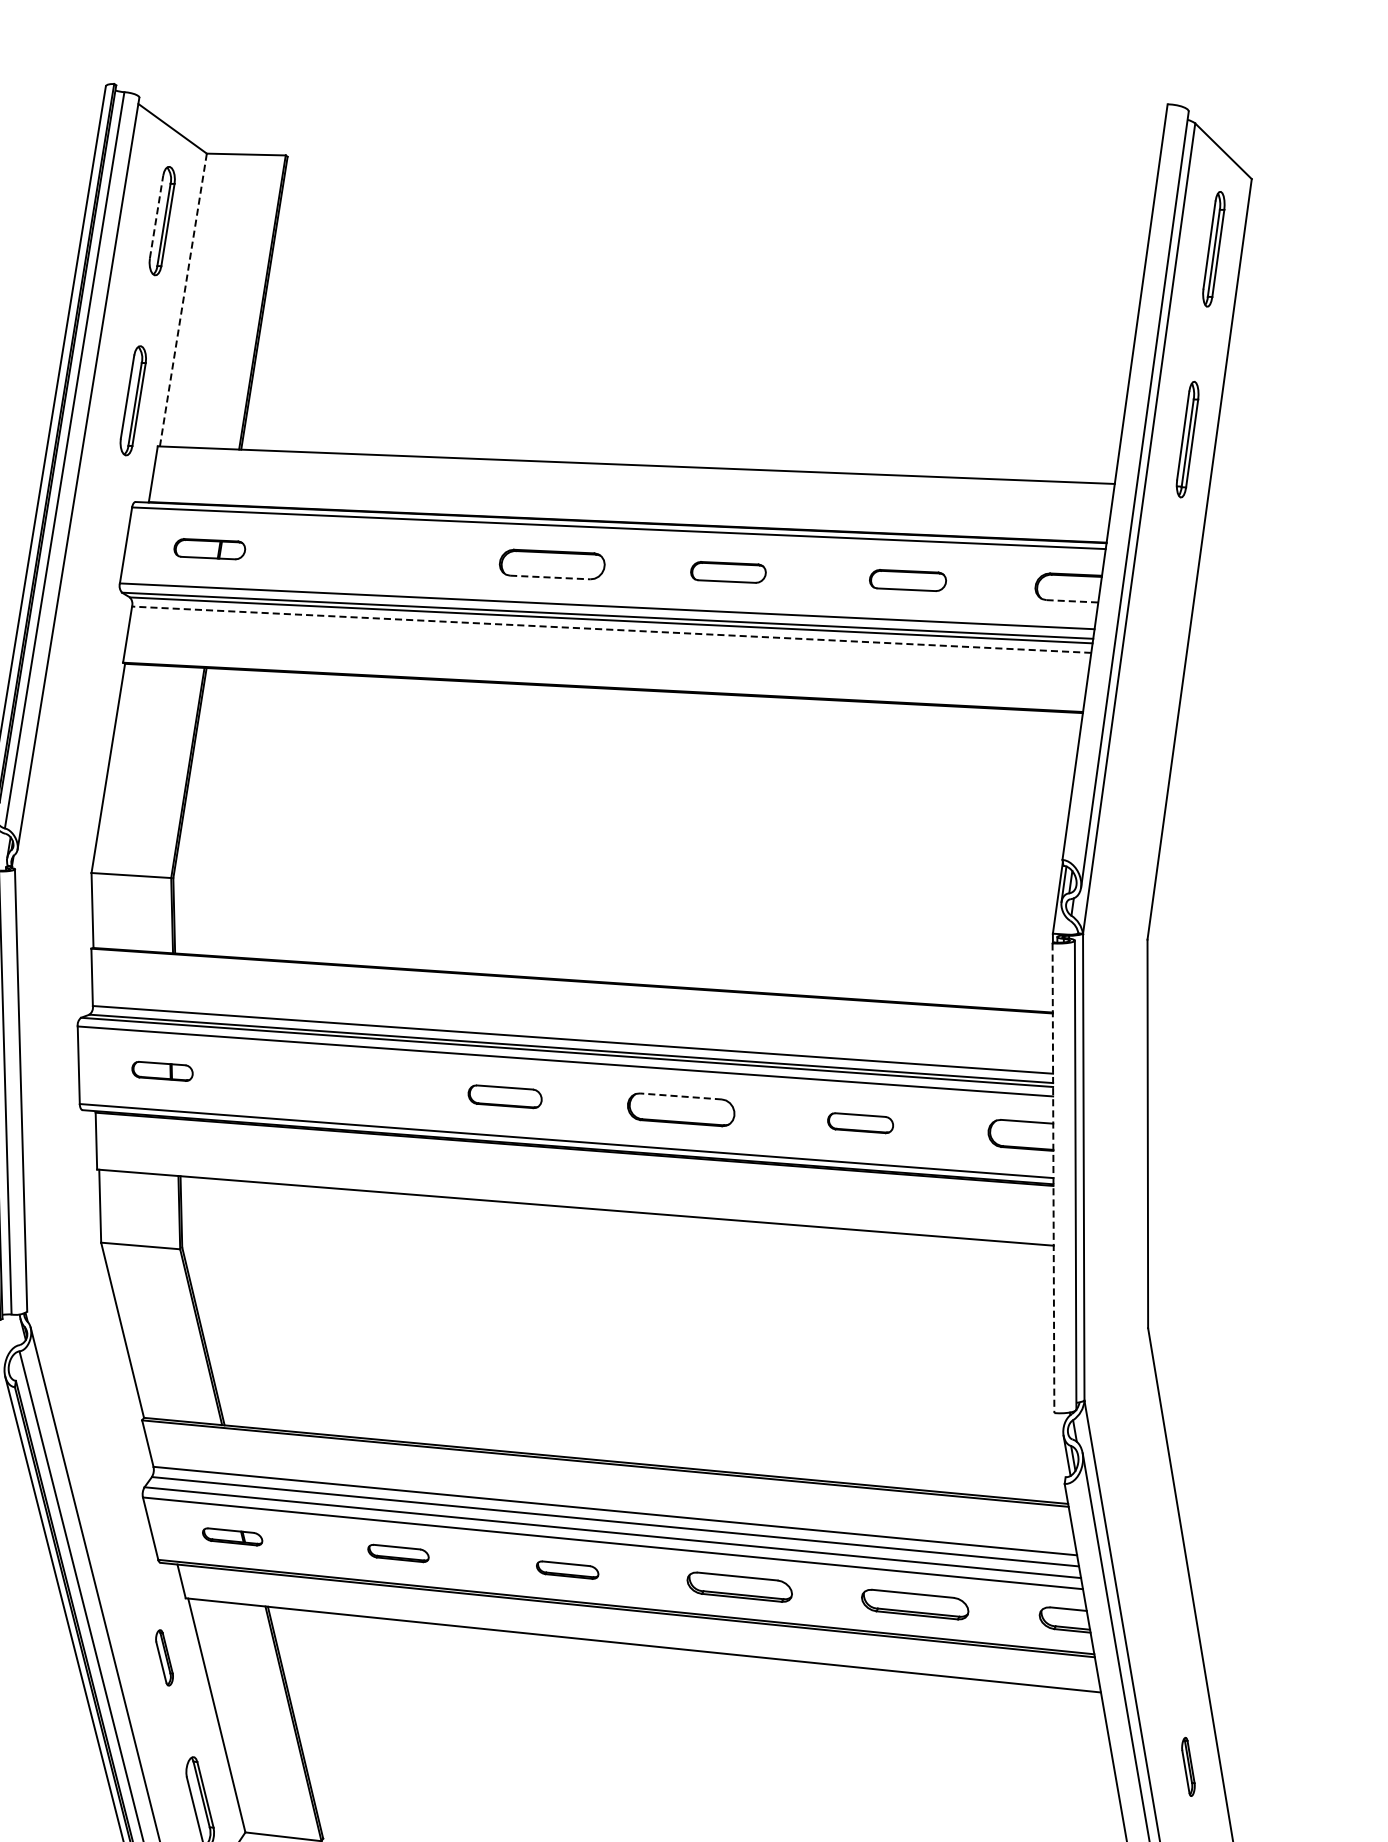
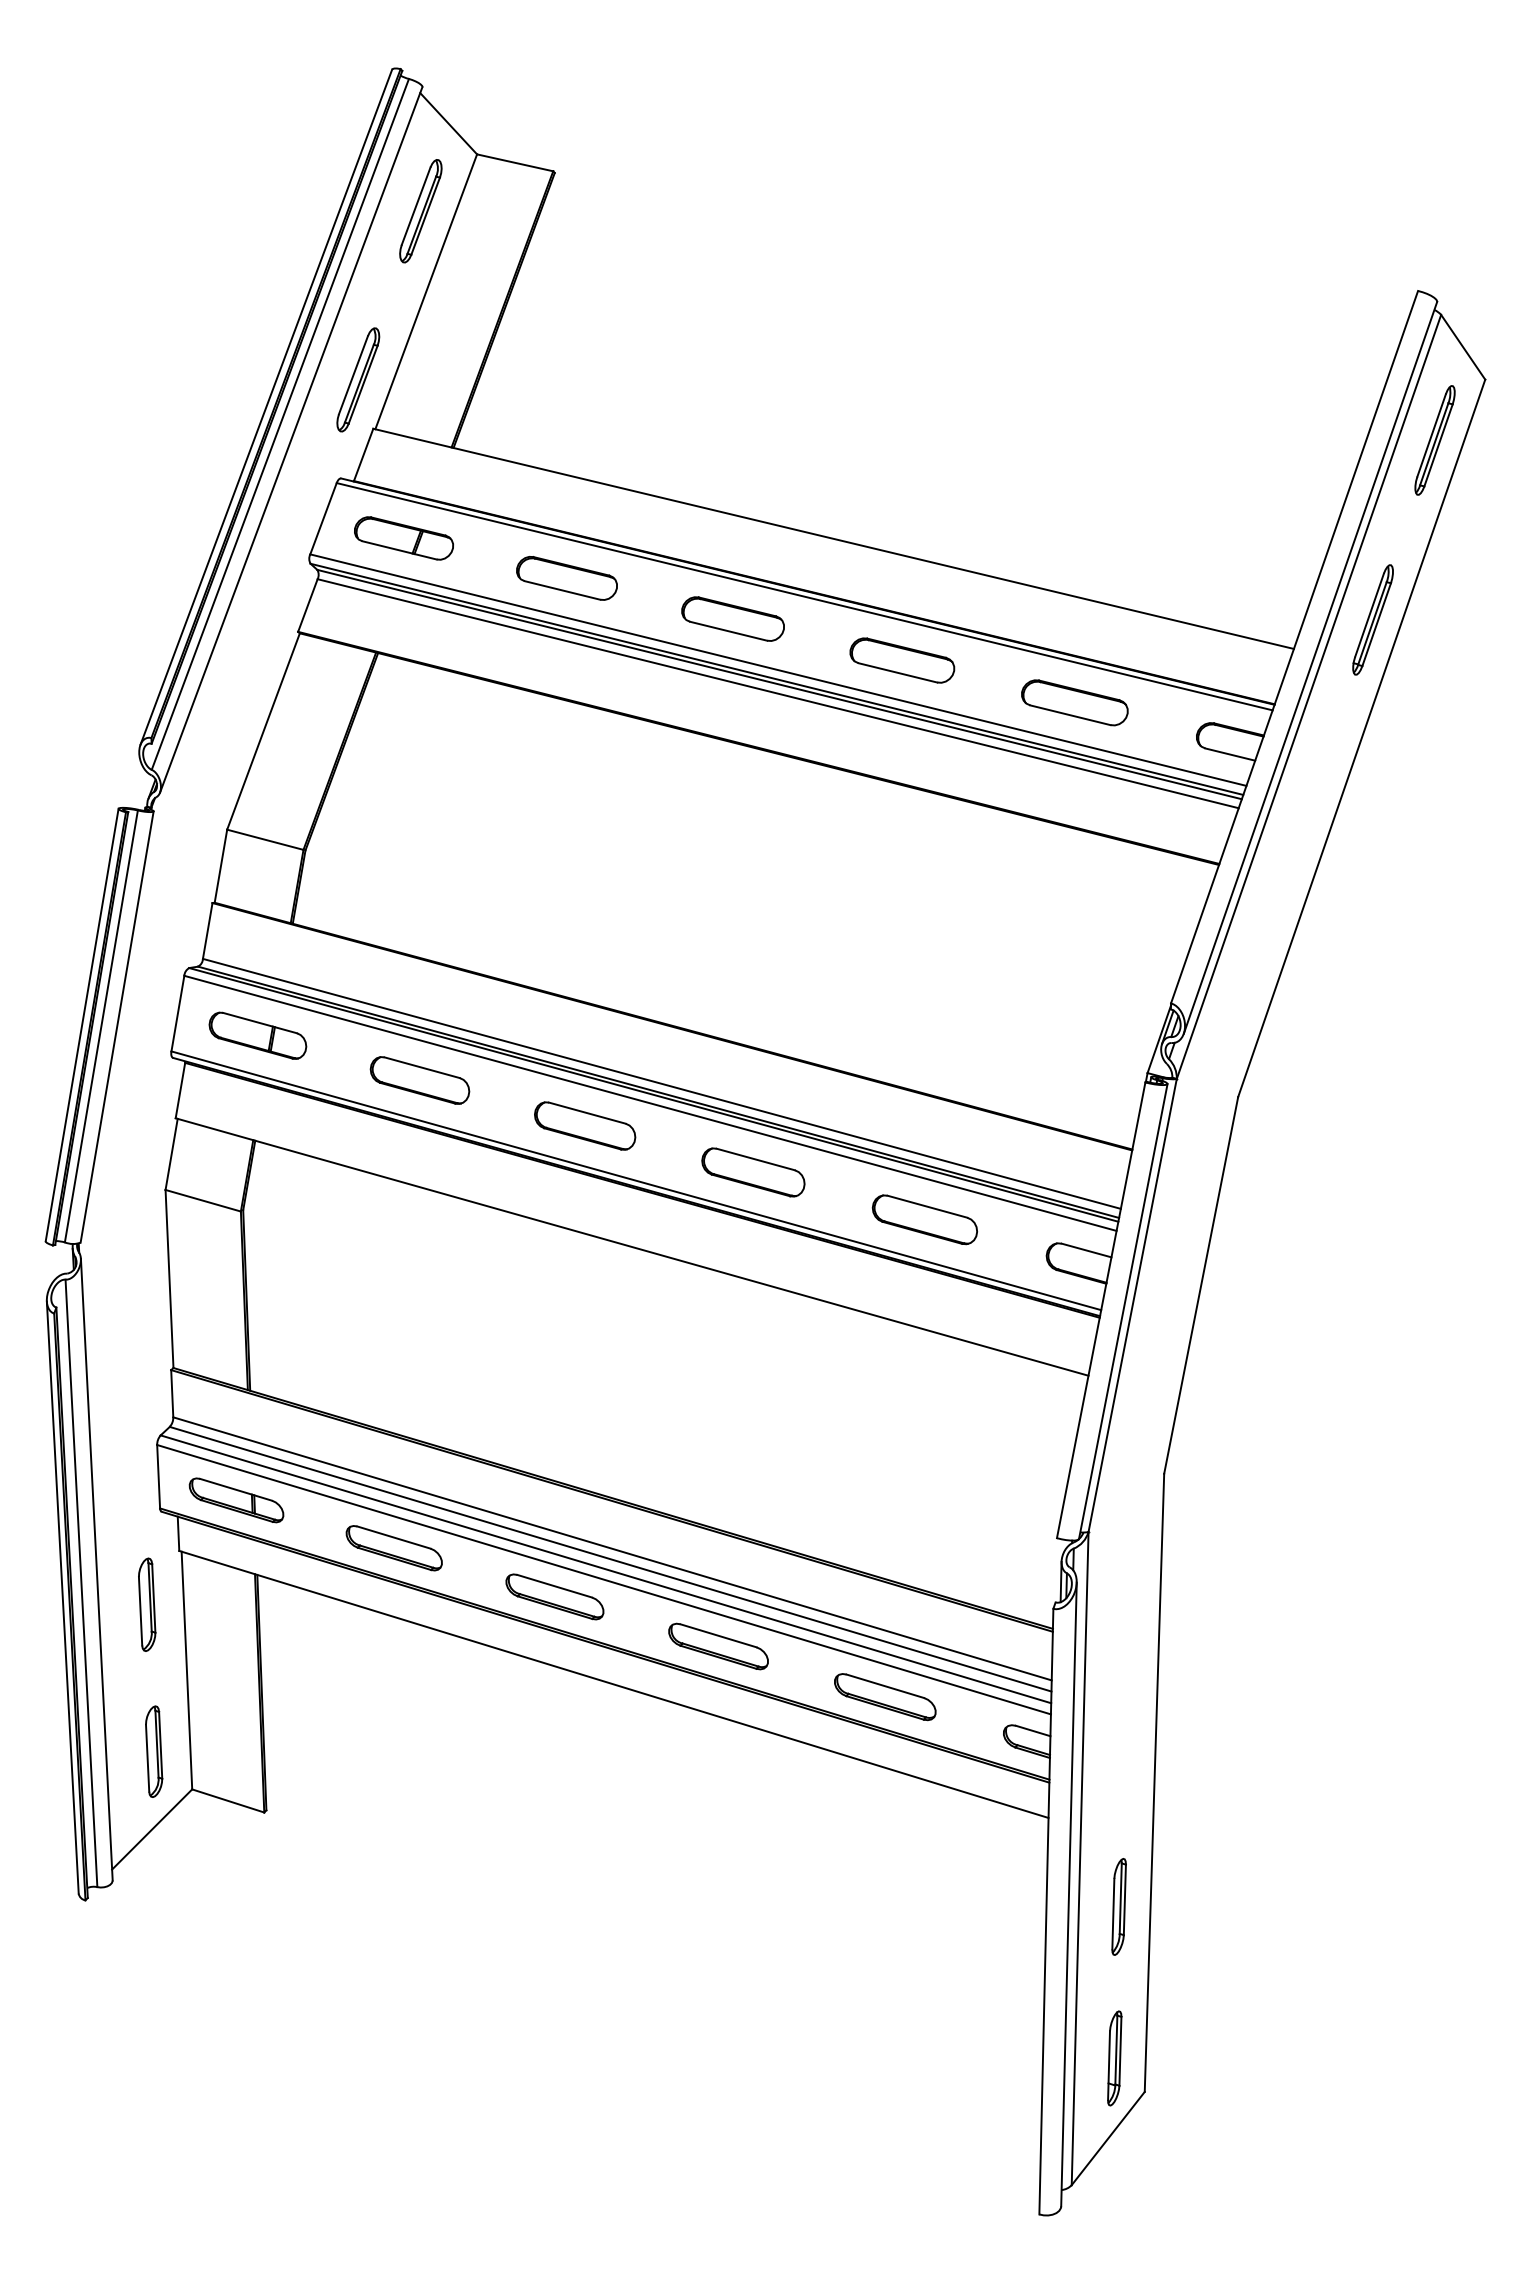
line: (156, 216) -> (416, 205), dashed -> solid
line: (183, 299) -> (426, 291), dashed -> solid
part: (209, 549) -> (403, 538), size x1.43
part: (378, 557) -> (566, 578), added
part: (728, 572) -> (902, 660), size x1.43
line: (550, 577) -> (728, 631), dashed -> solid
part: (907, 580) -> (1074, 702), size x1.43
line: (1072, 601) -> (1230, 754), dashed -> solid
line: (611, 629) -> (778, 693), dashed -> solid
part: (162, 1071) -> (257, 1035), size x1.67
part: (331, 1084) -> (419, 1080), added
part: (505, 1096) -> (585, 1125), size x1.43
line: (680, 1096) -> (755, 1159), dashed -> solid
part: (860, 1122) -> (924, 1219), size x1.67
line: (1053, 1178) -> (1101, 1310), dashed -> solid
part: (232, 1536) -> (236, 1500), size x1.67
part: (397, 1553) -> (393, 1548), size x1.67
part: (567, 1569) -> (554, 1596), size x1.67
part: (164, 1657) -> (147, 1604), size x1.67
part: (1187, 1766) -> (1118, 1906), size x1.67

